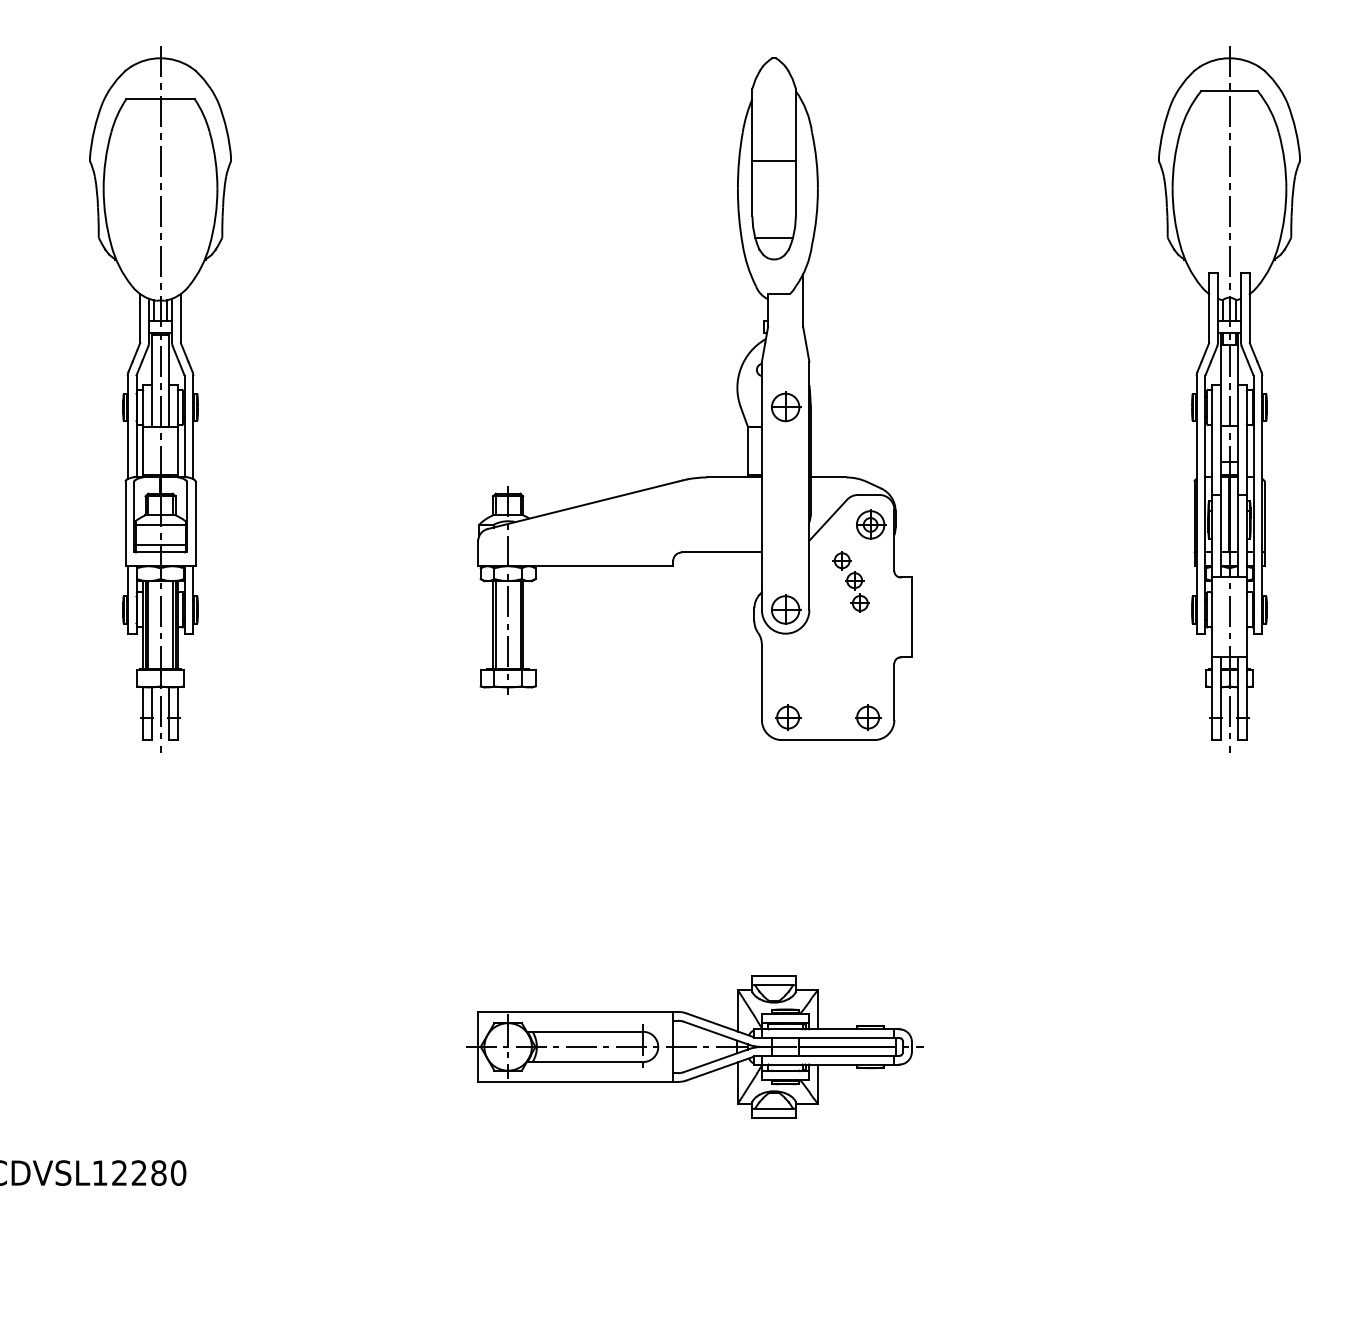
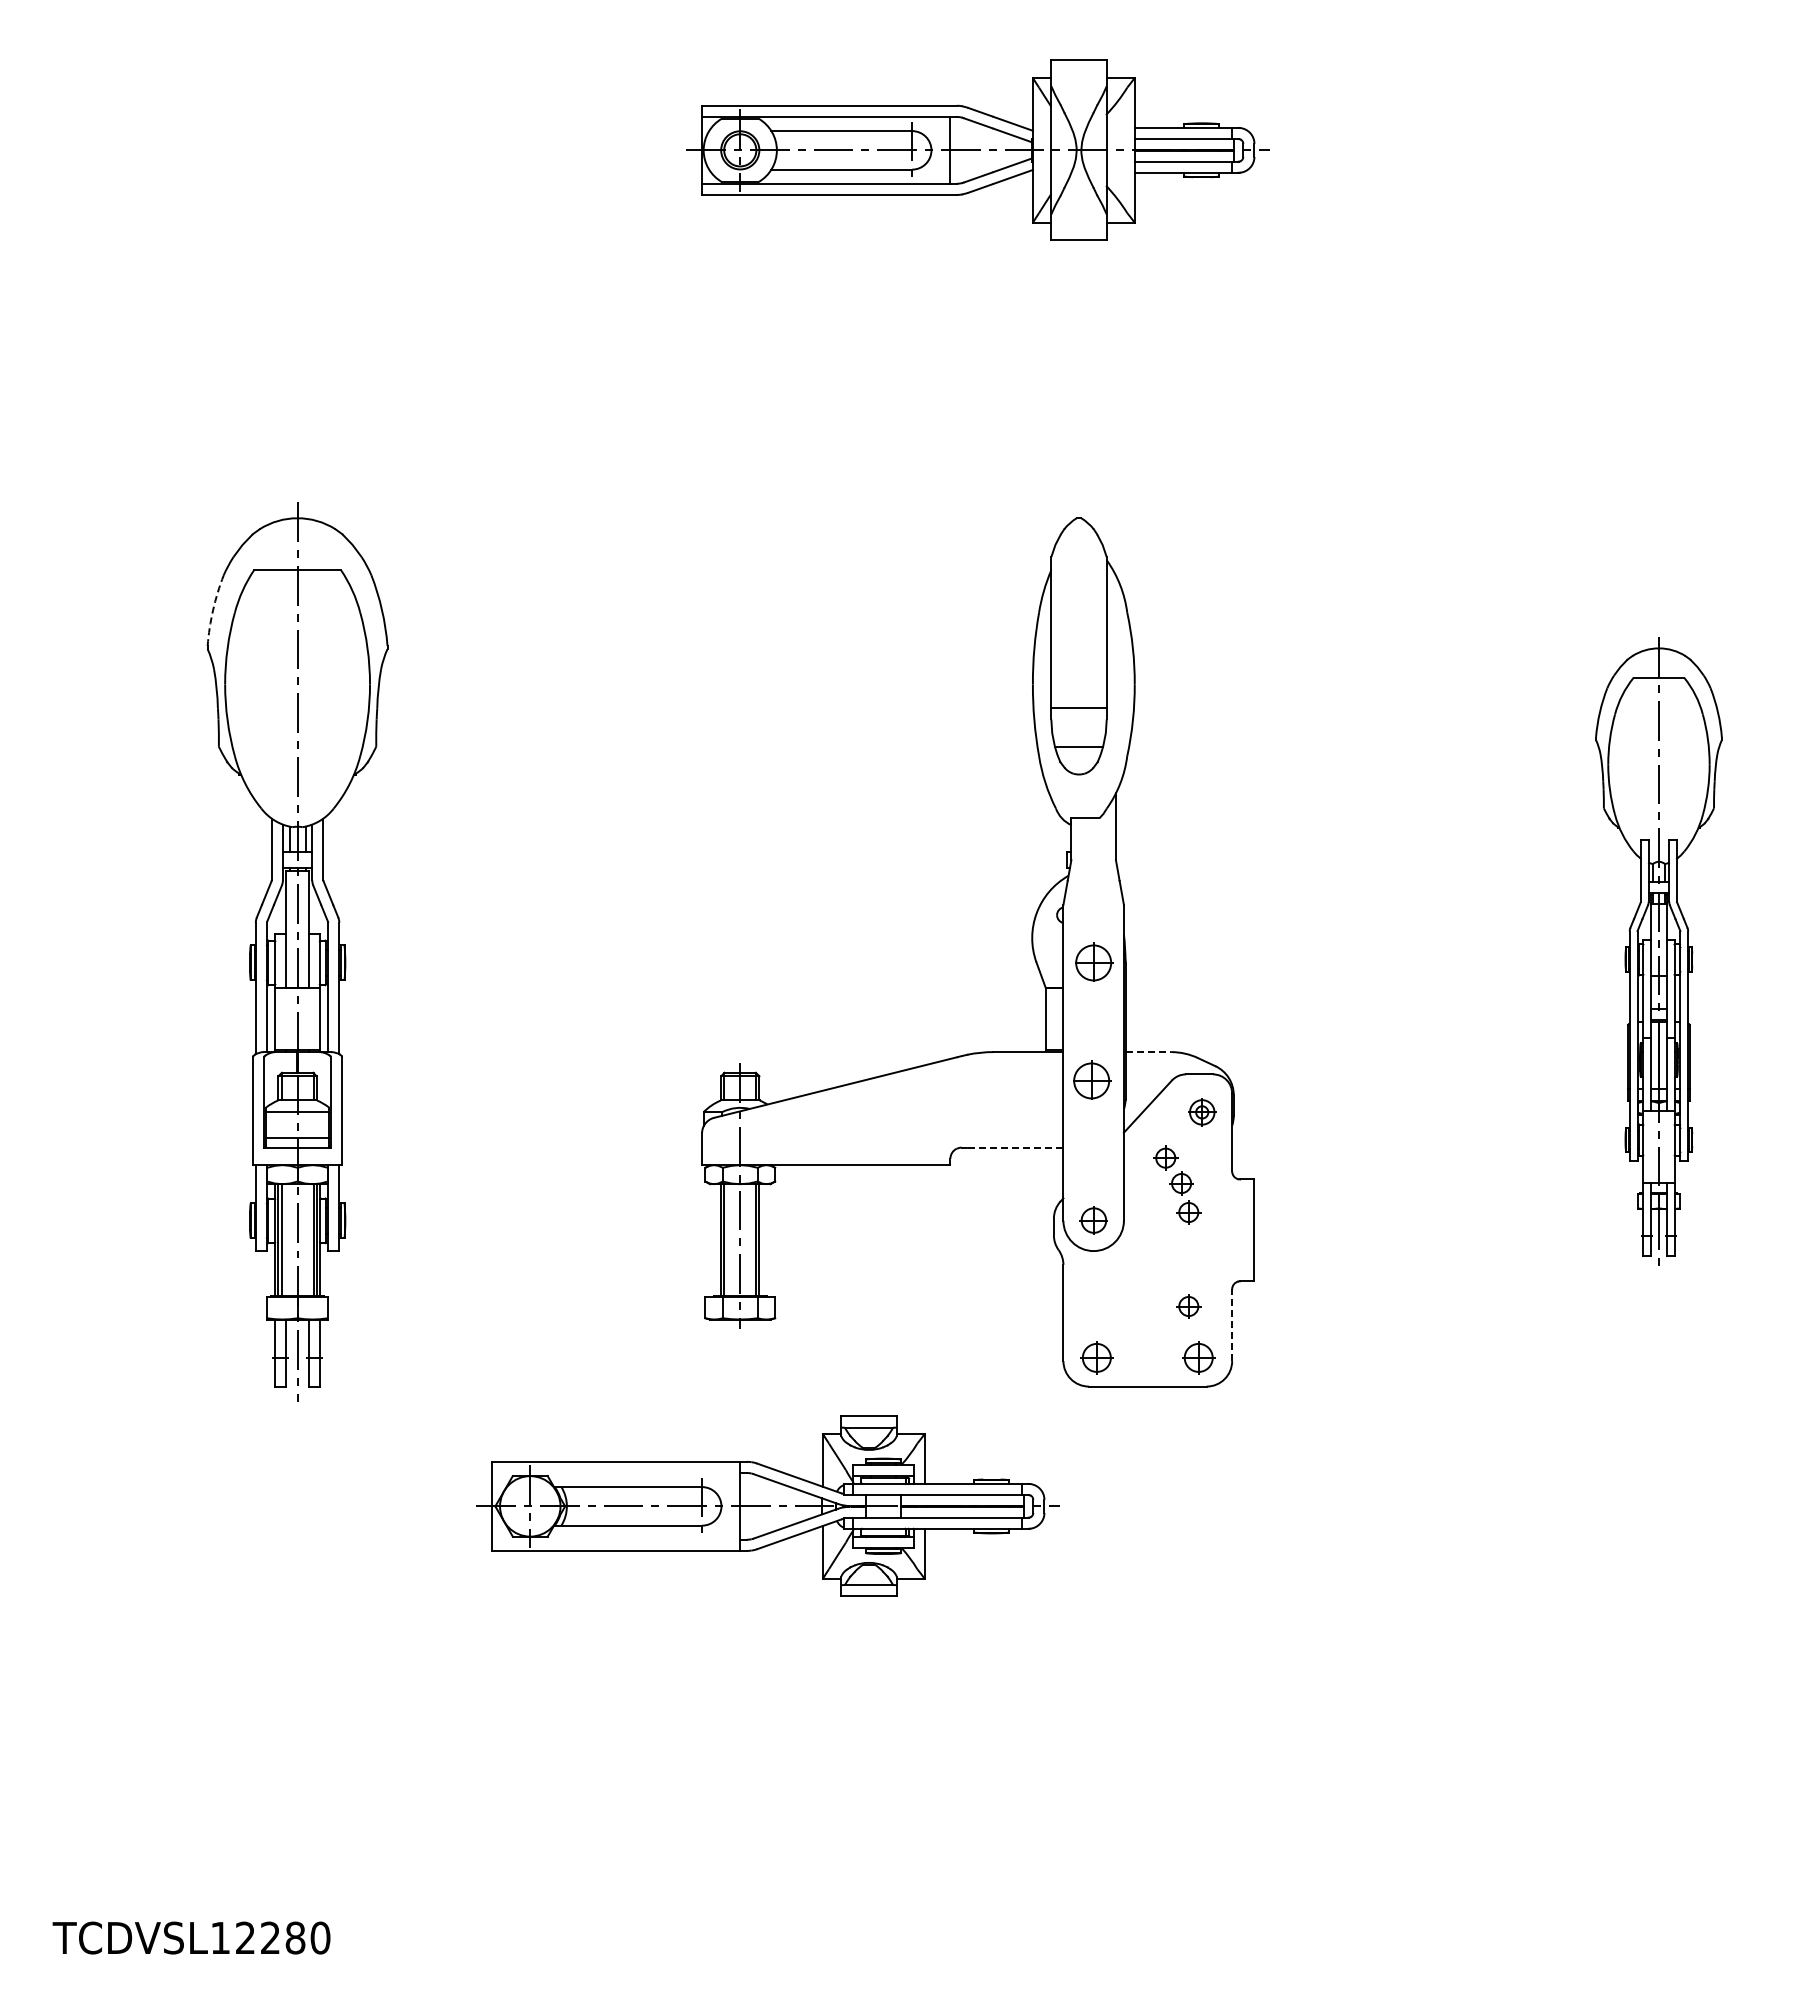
arc: (94, 130) -> (213, 610), solid -> dashed
line: (773, 161) -> (1078, 708), moved
part: (1229, 398) -> (1658, 951), size x0.7
line: (828, 477) -> (1148, 1052), solid -> dashed
part: (784, 498) -> (1092, 1079), added
part: (871, 524) -> (1202, 1111), size x0.7
line: (723, 552) -> (1014, 1147), solid -> dashed
part: (786, 608) -> (1094, 1219), size x0.7
part: (860, 677) -> (1188, 1306), added
line: (894, 692) -> (1232, 1325), solid -> dashed
part: (694, 1046) -> (767, 1505), moved

